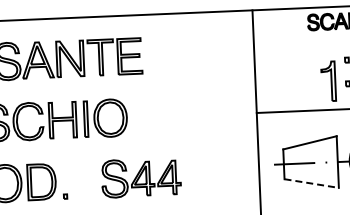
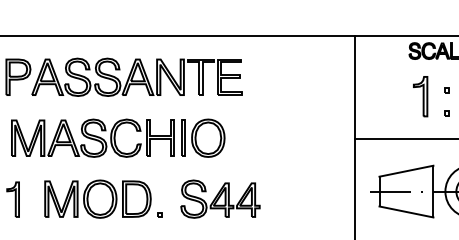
part: (328, 81) -> (420, 96), moved
part: (141, 177) -> (220, 198), moved
line: (311, 183) -> (406, 211), dashed -> solid

